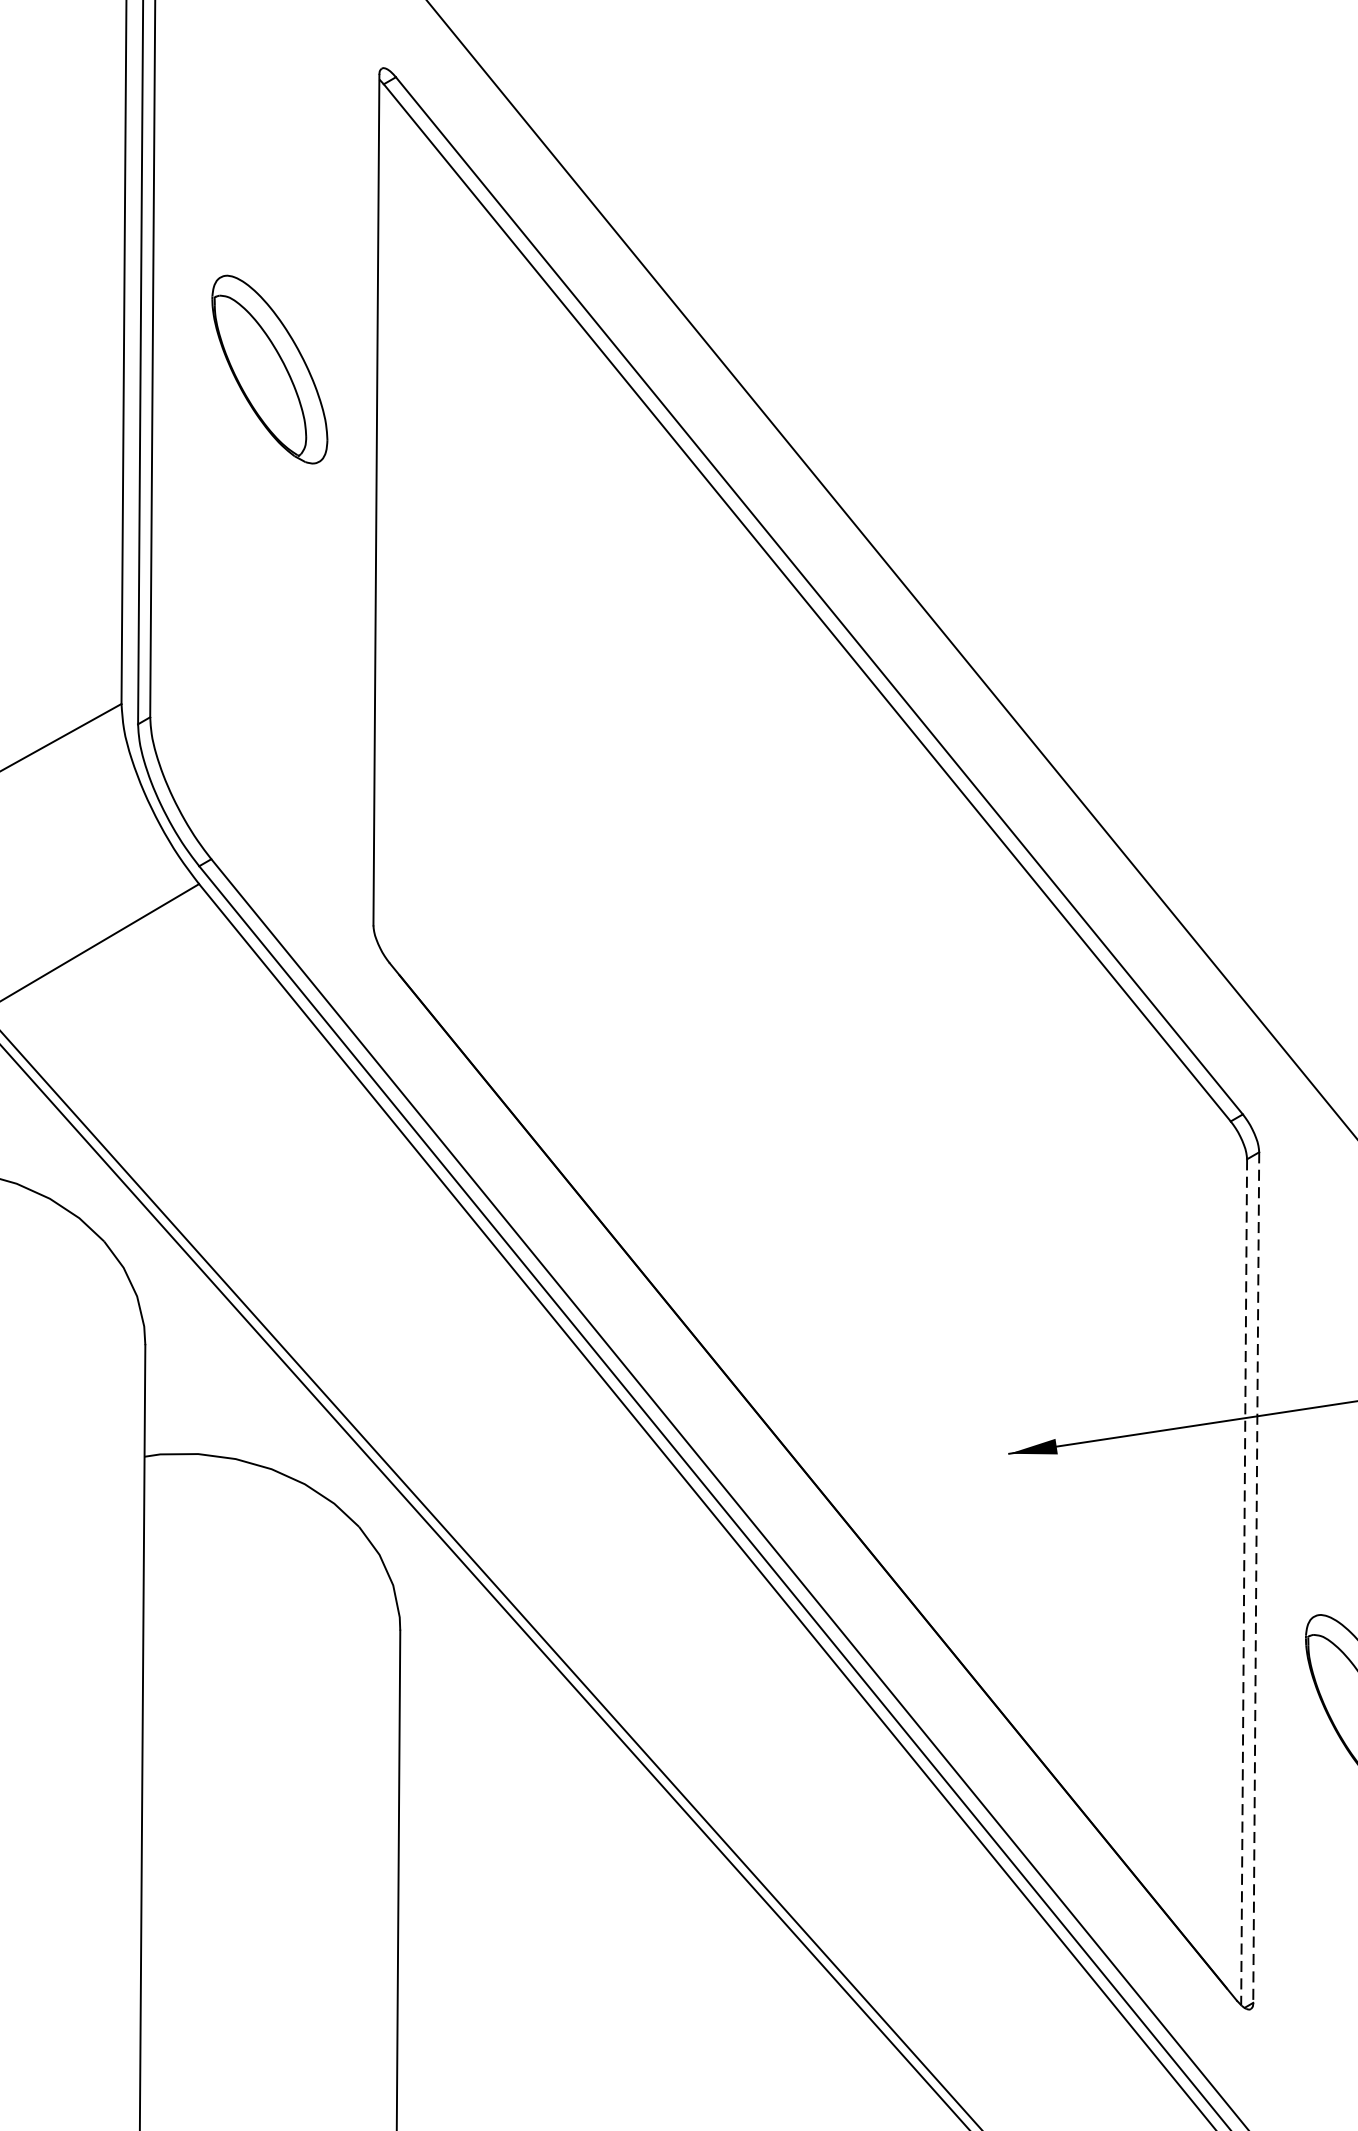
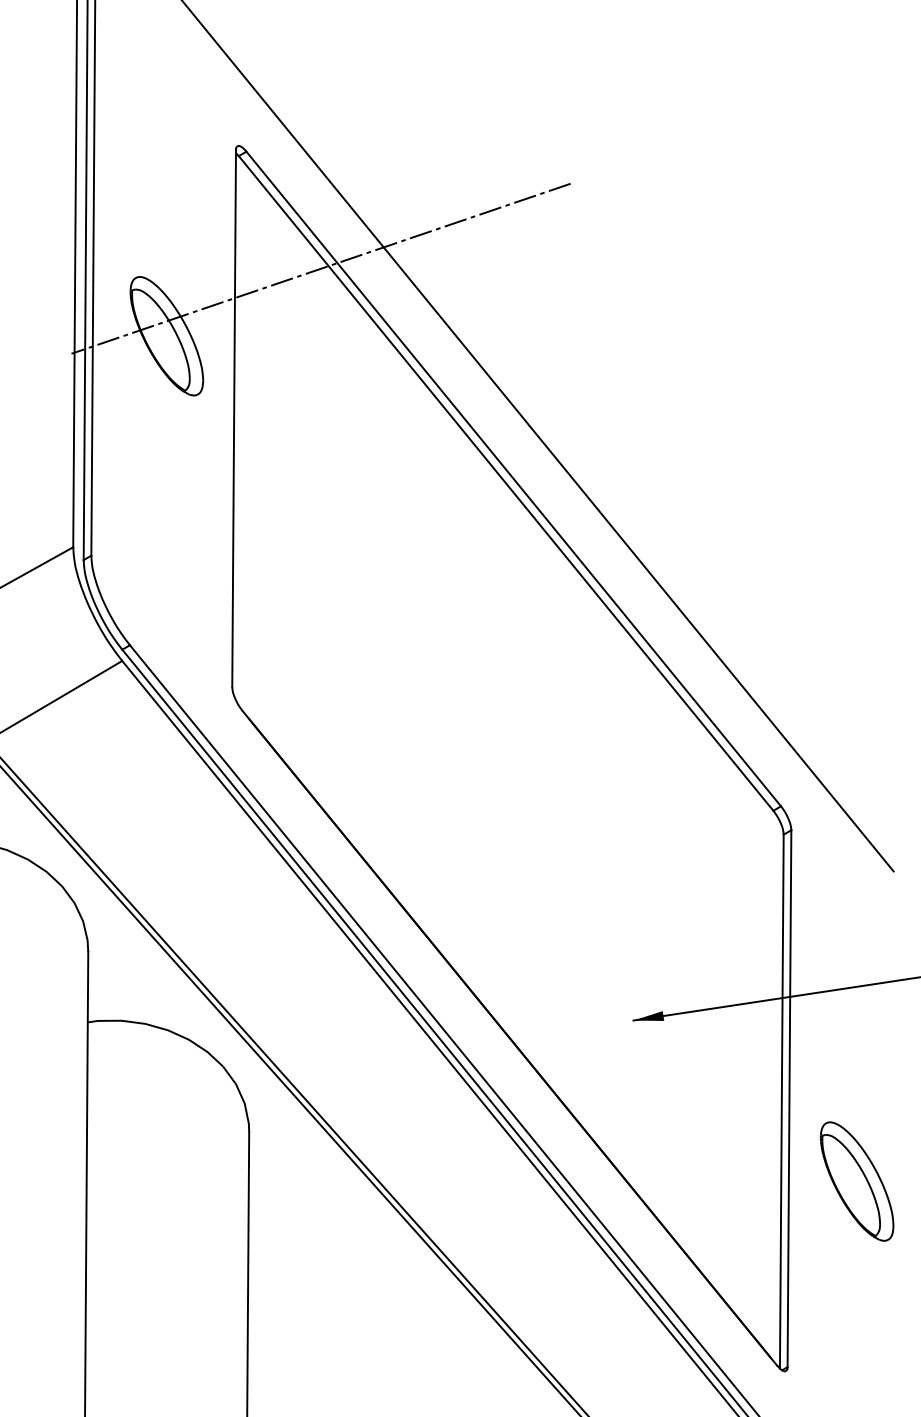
line: (513, 262) -> (320, 268), added
line: (1256, 1578) -> (789, 1099), dashed -> solid
line: (1243, 1582) -> (781, 1101), dashed -> solid

